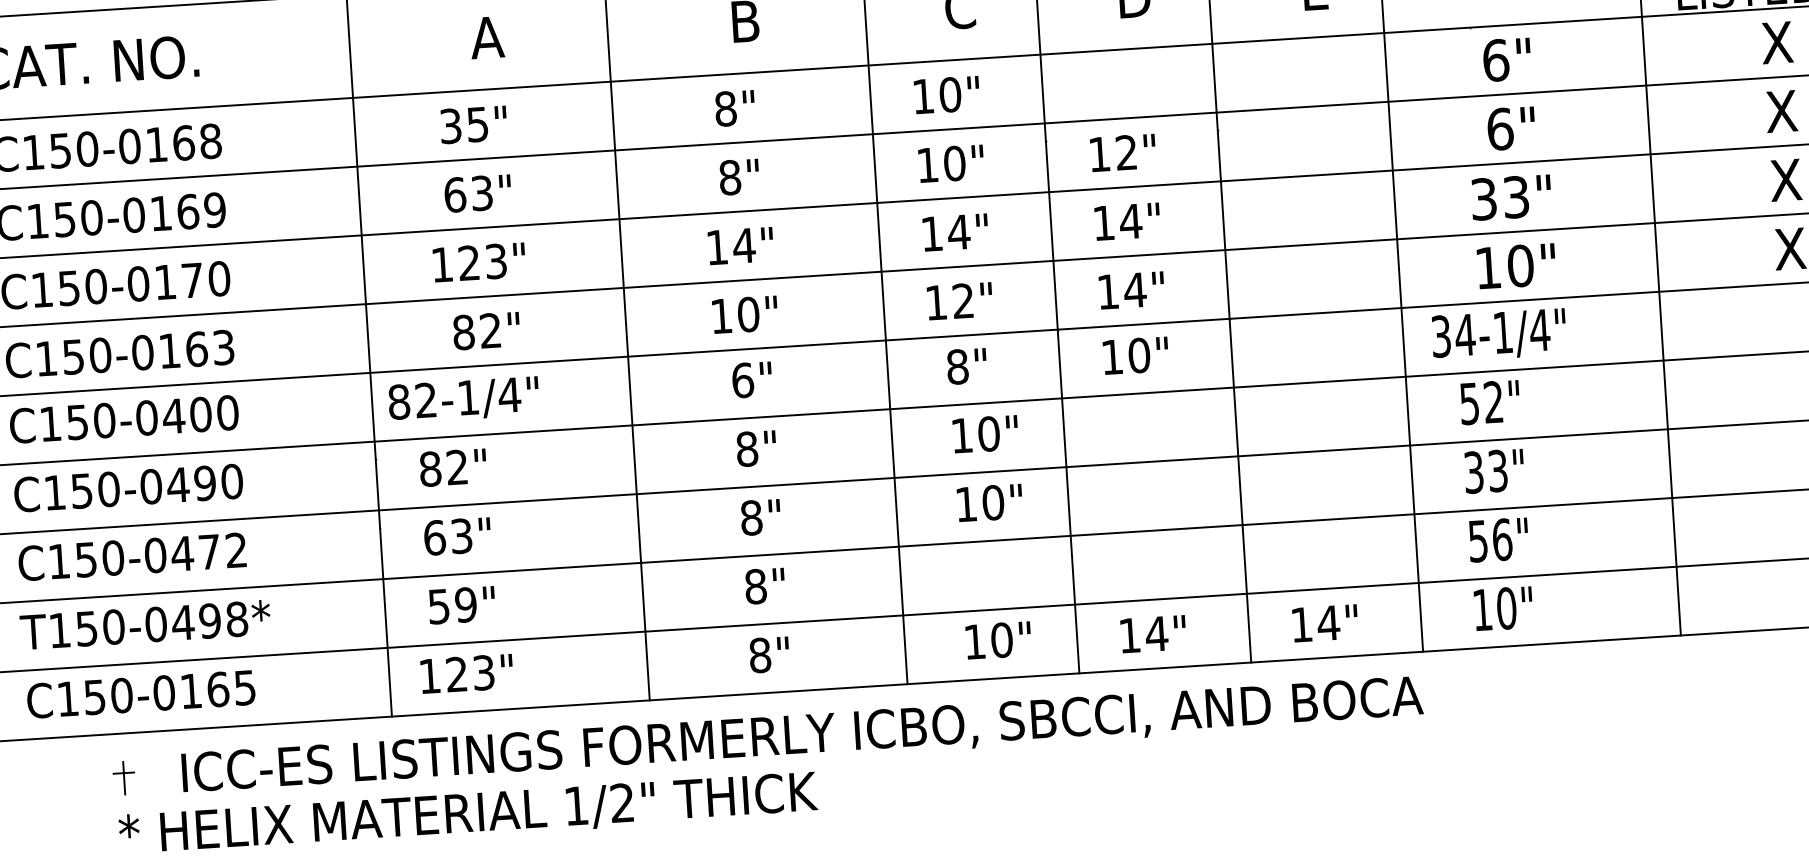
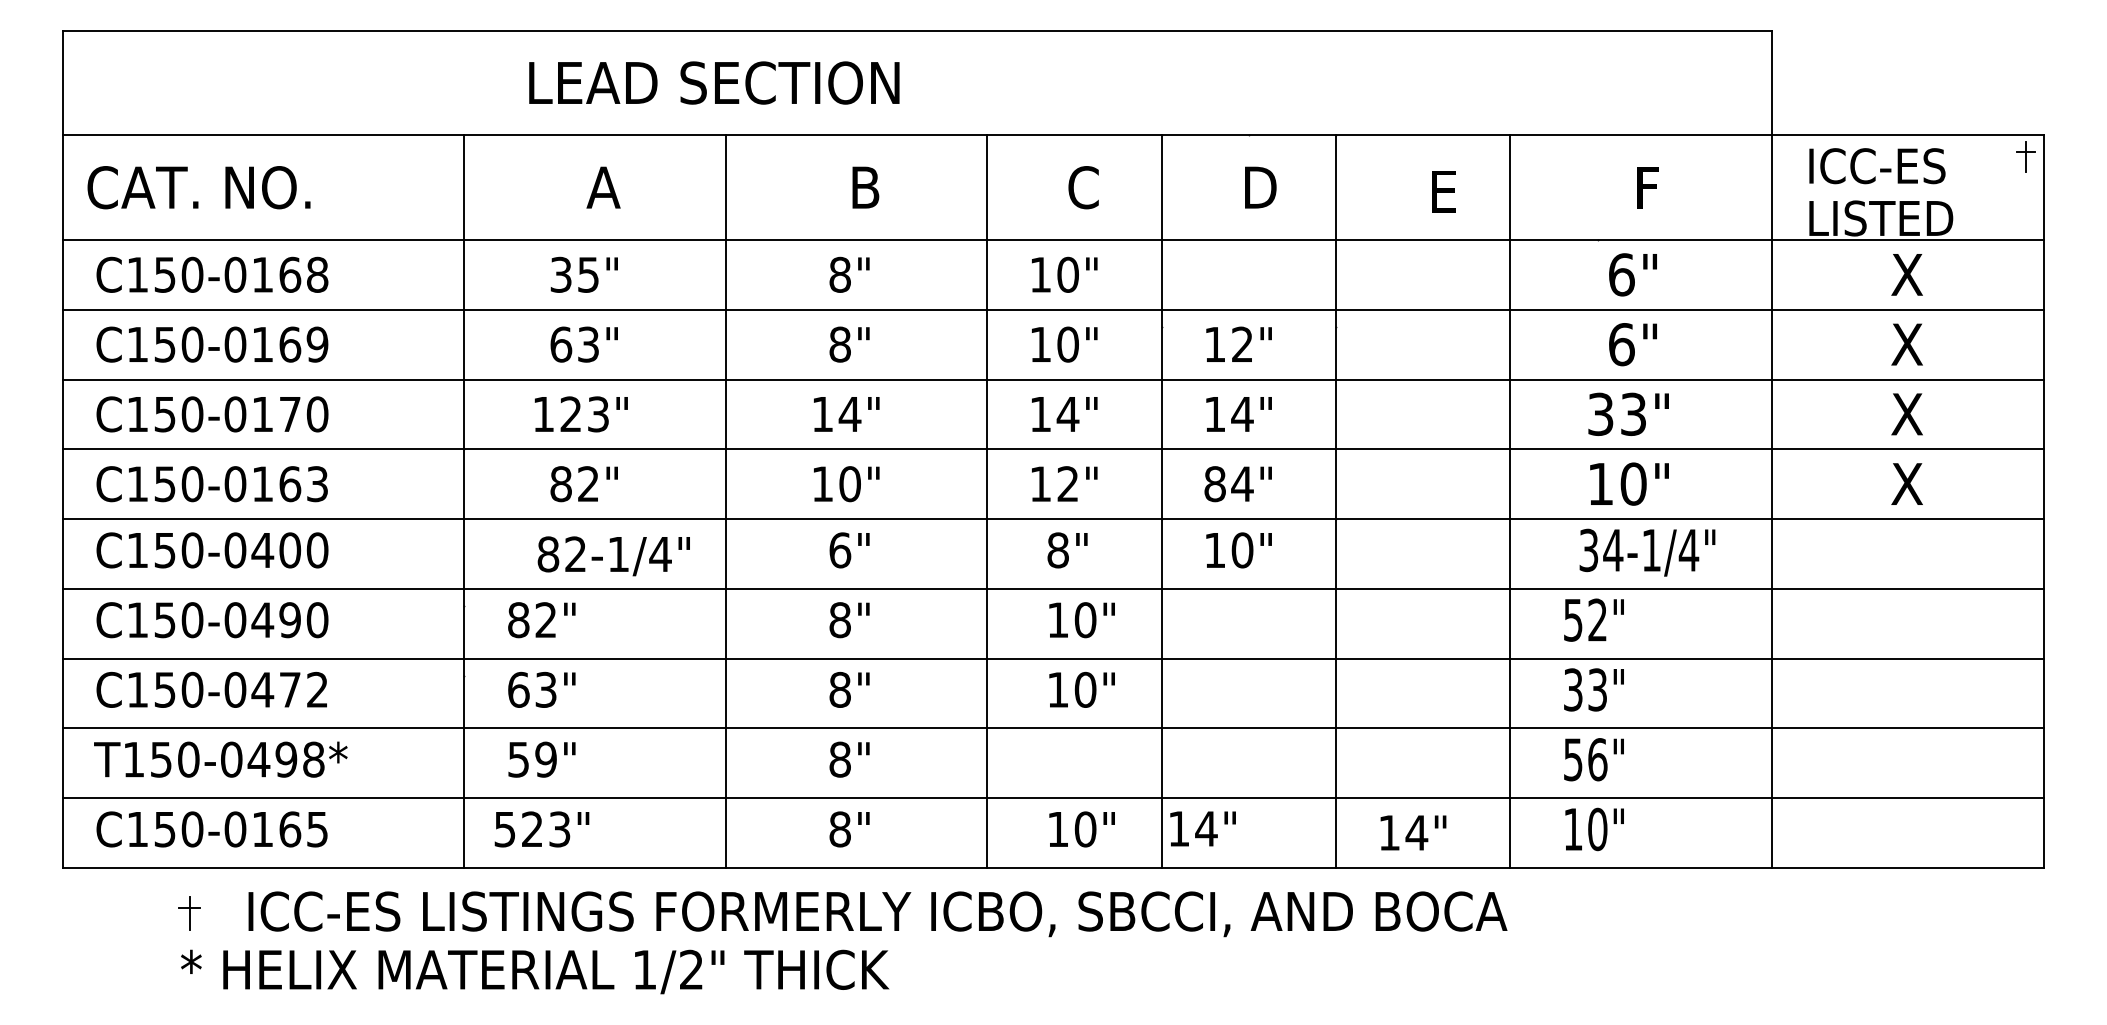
text: (1107, 292) -> (1214, 484), 14" -> 84"
text: (1499, 334) -> (1647, 552), moved
text: (463, 400) -> (613, 556), moved
text: (1152, 633) -> (1202, 828), moved
text: (429, 676) -> (504, 829), 123" -> 523"

